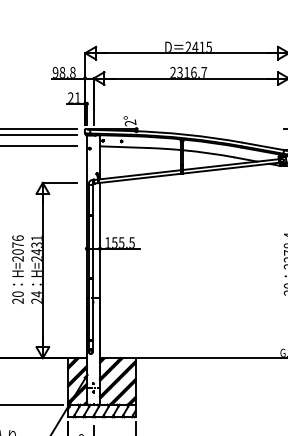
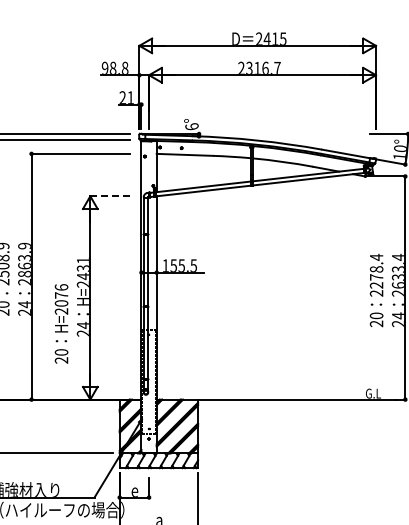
text: (130, 122) -> (191, 126), 2° -> 6°
line: (59, 183) -> (109, 196), solid -> dashed
text: (17, 269) -> (61, 323), moved

